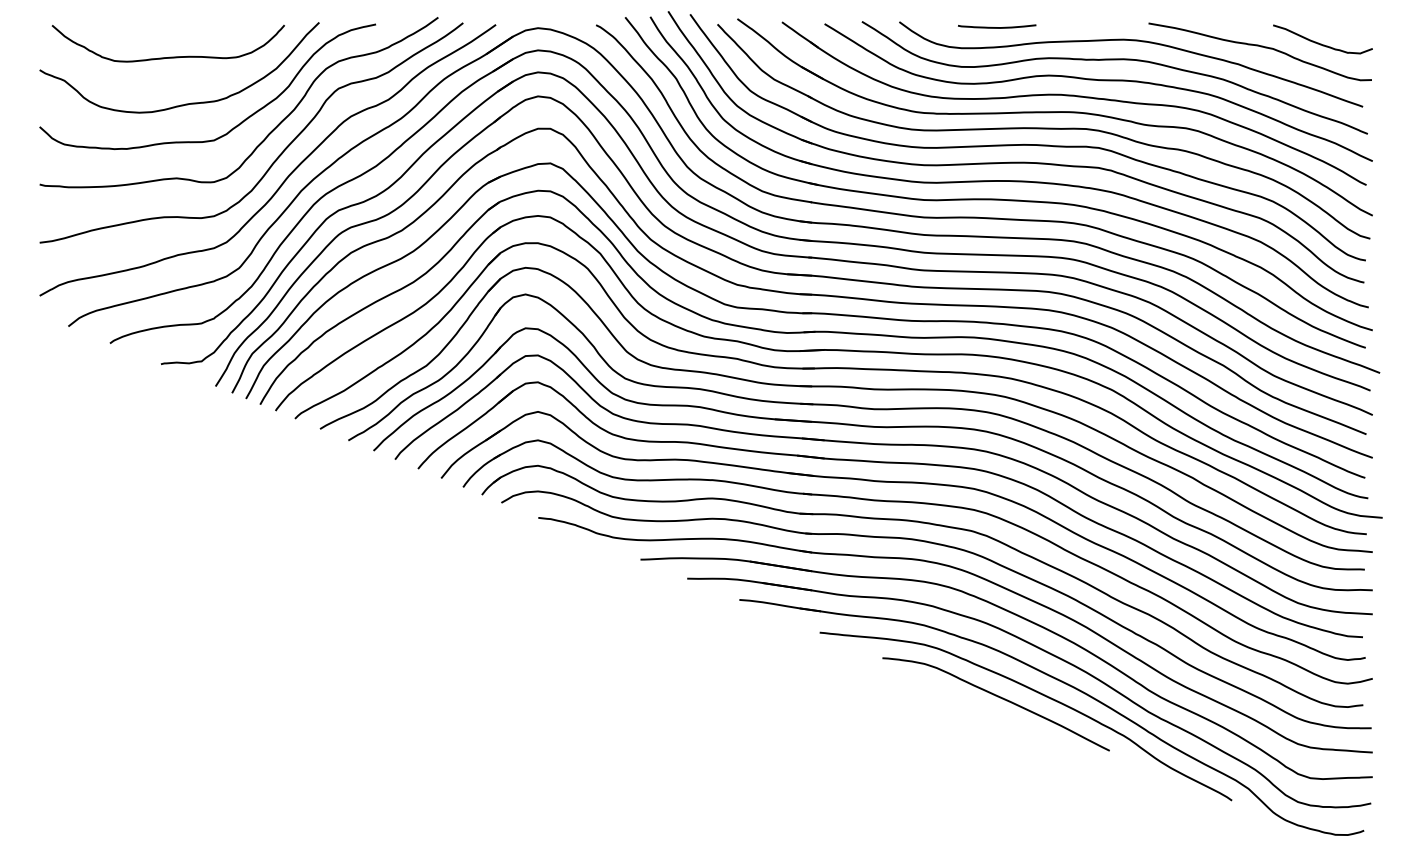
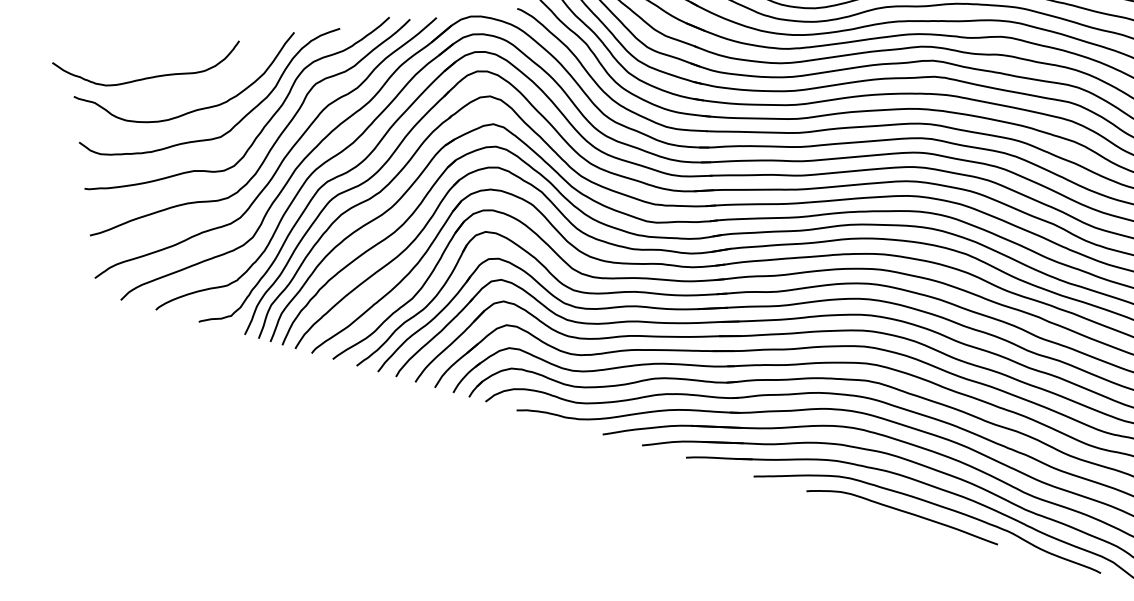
curve: (169, 56) -> (149, 76), moved

